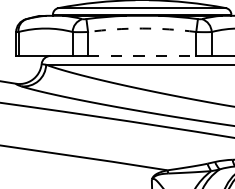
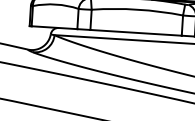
arc: (142, 28) -> (137, 9), dashed -> solid
line: (142, 55) -> (136, 32), dashed -> solid

